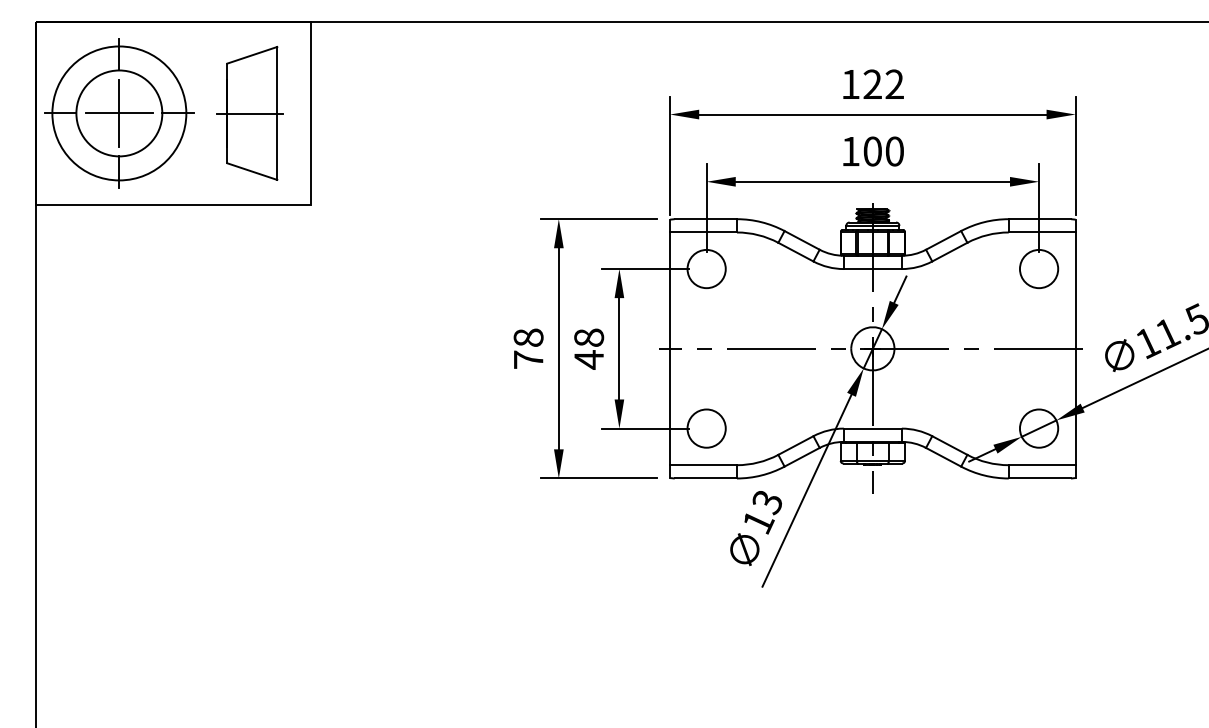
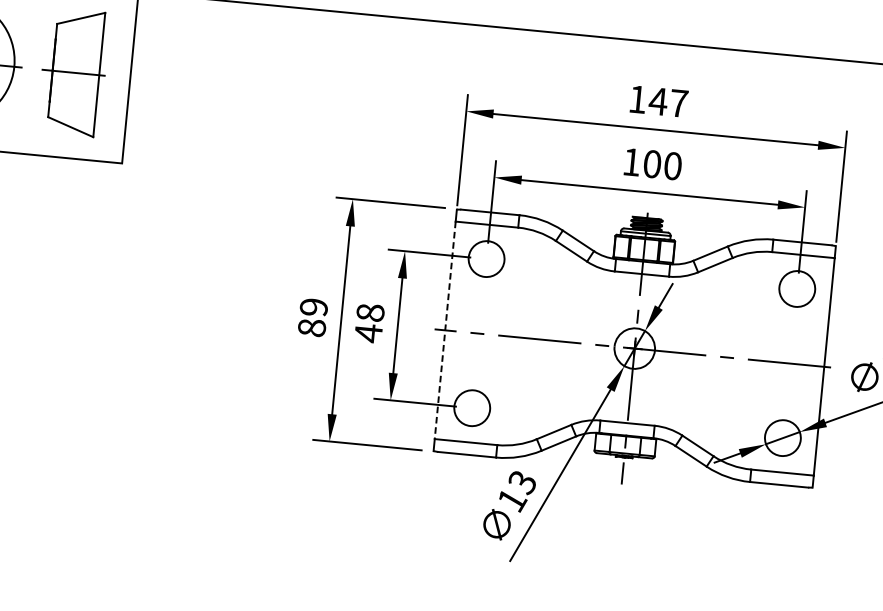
text: (882, 83) -> (667, 101), 122 -> 147
text: (528, 348) -> (312, 317), 78 -> 89
line: (670, 349) -> (445, 331), solid -> dashed

